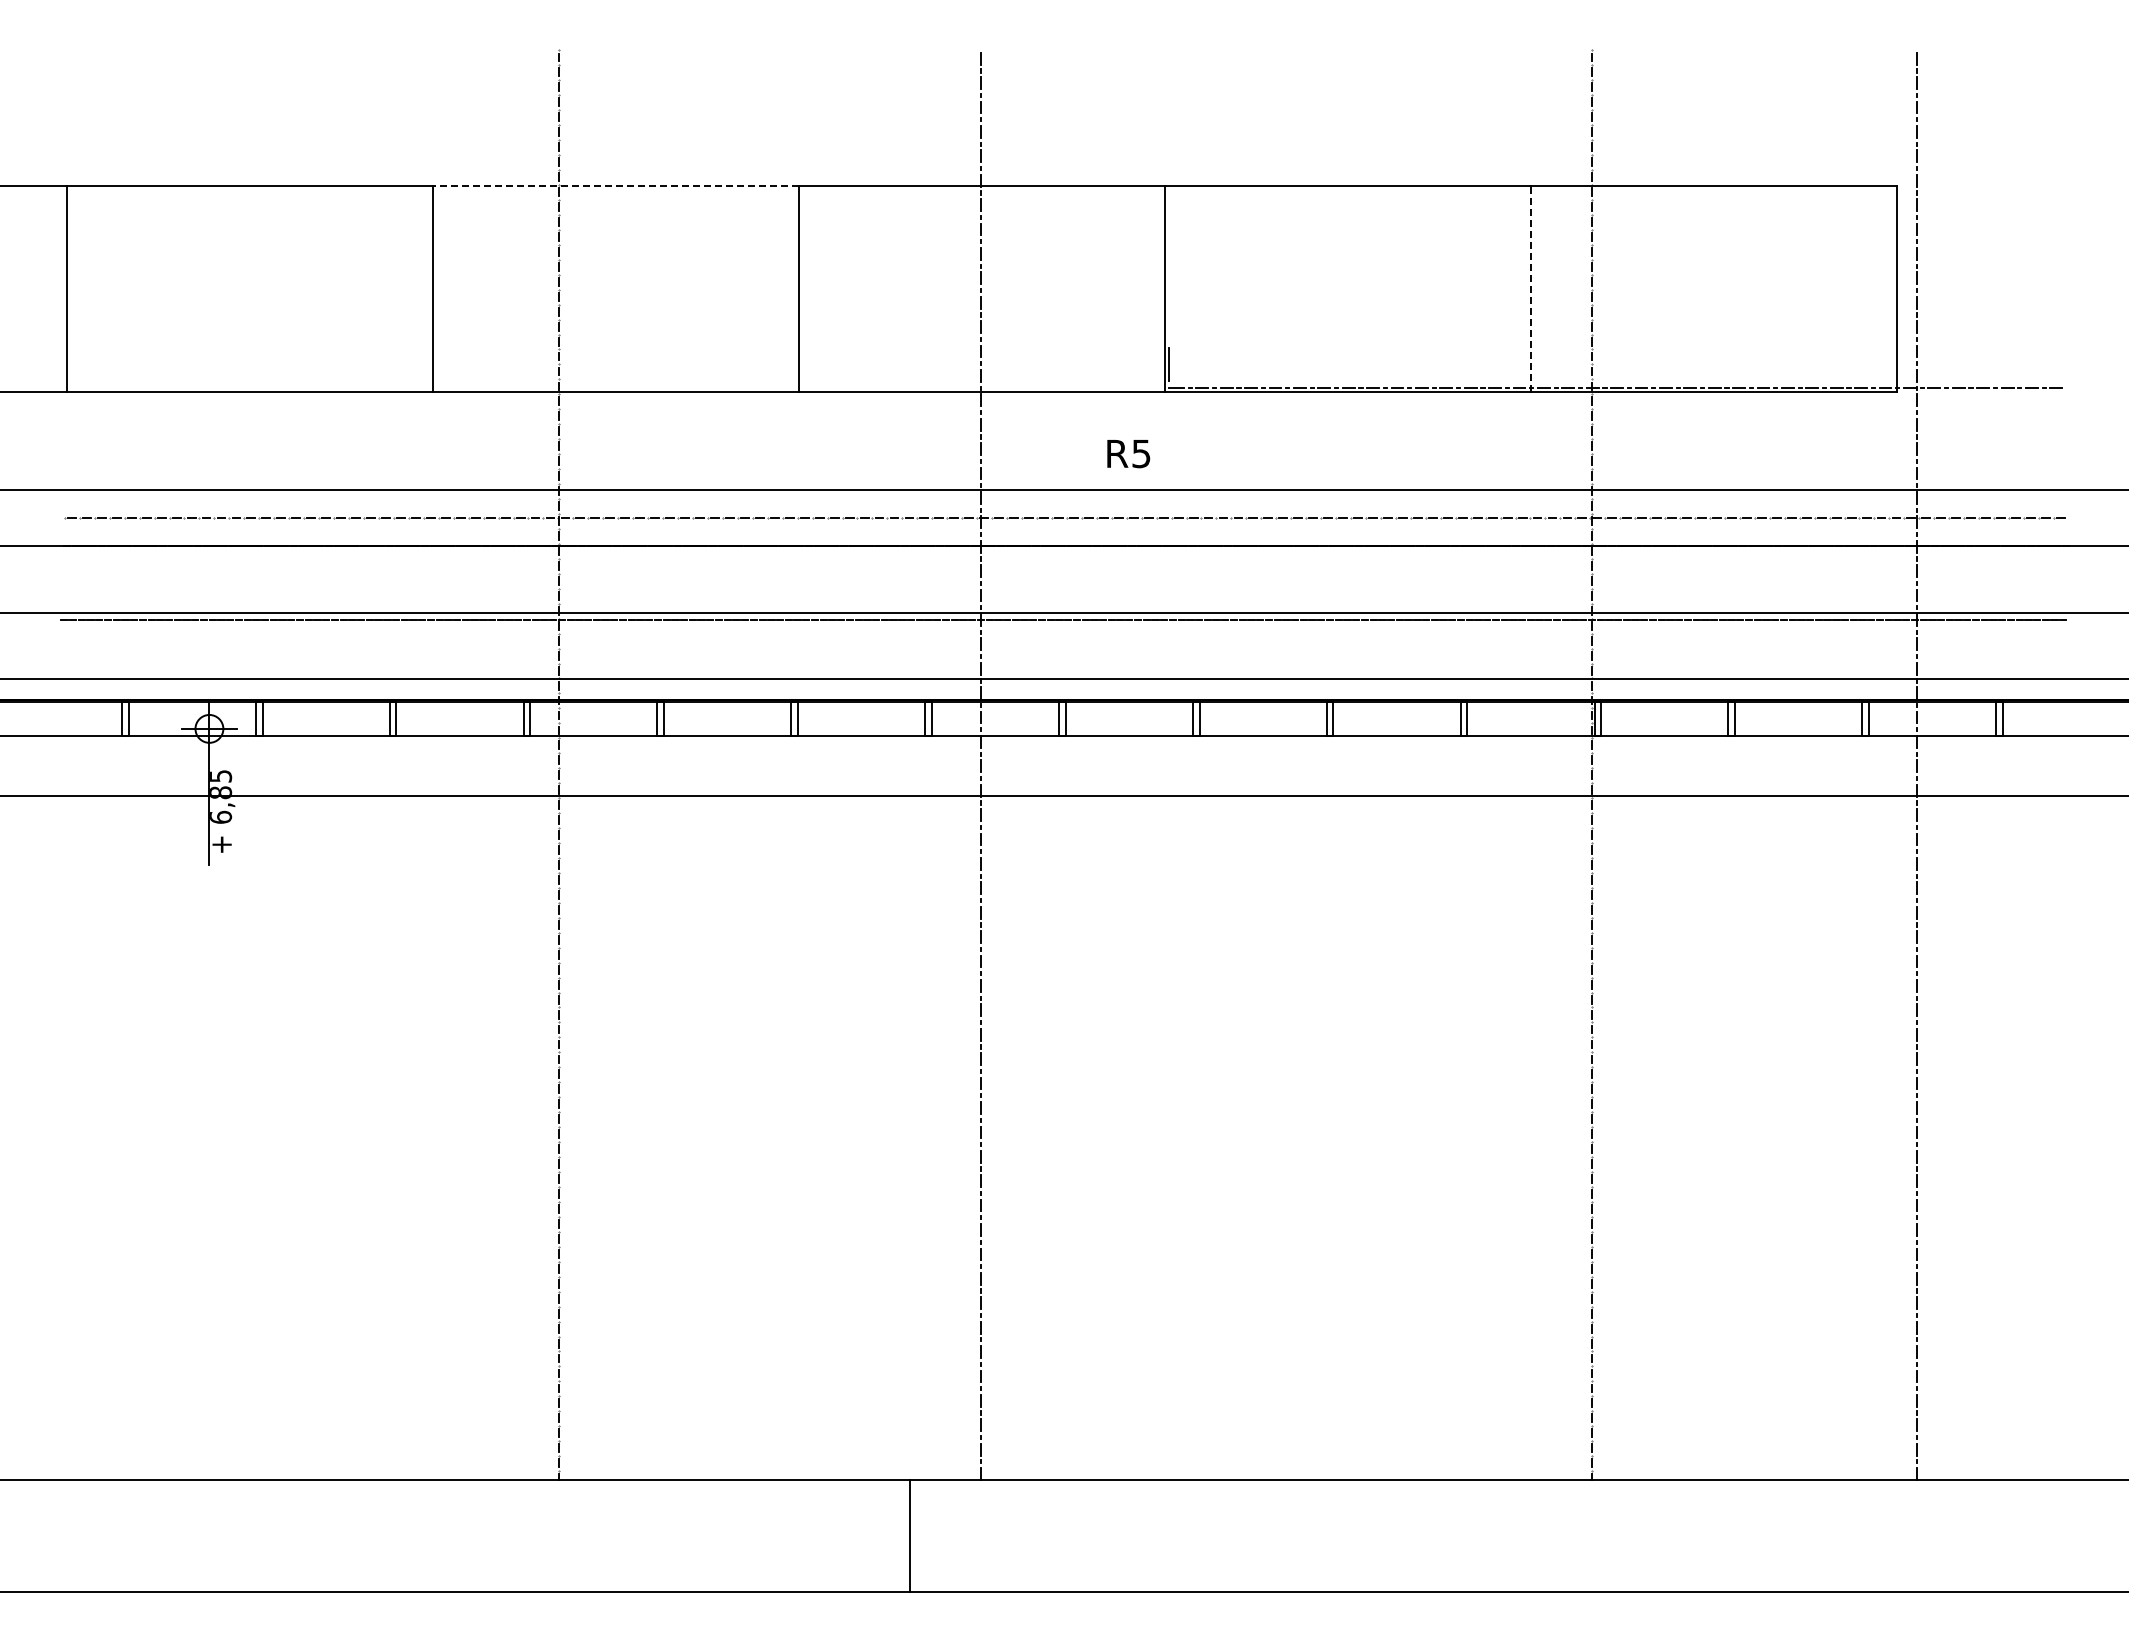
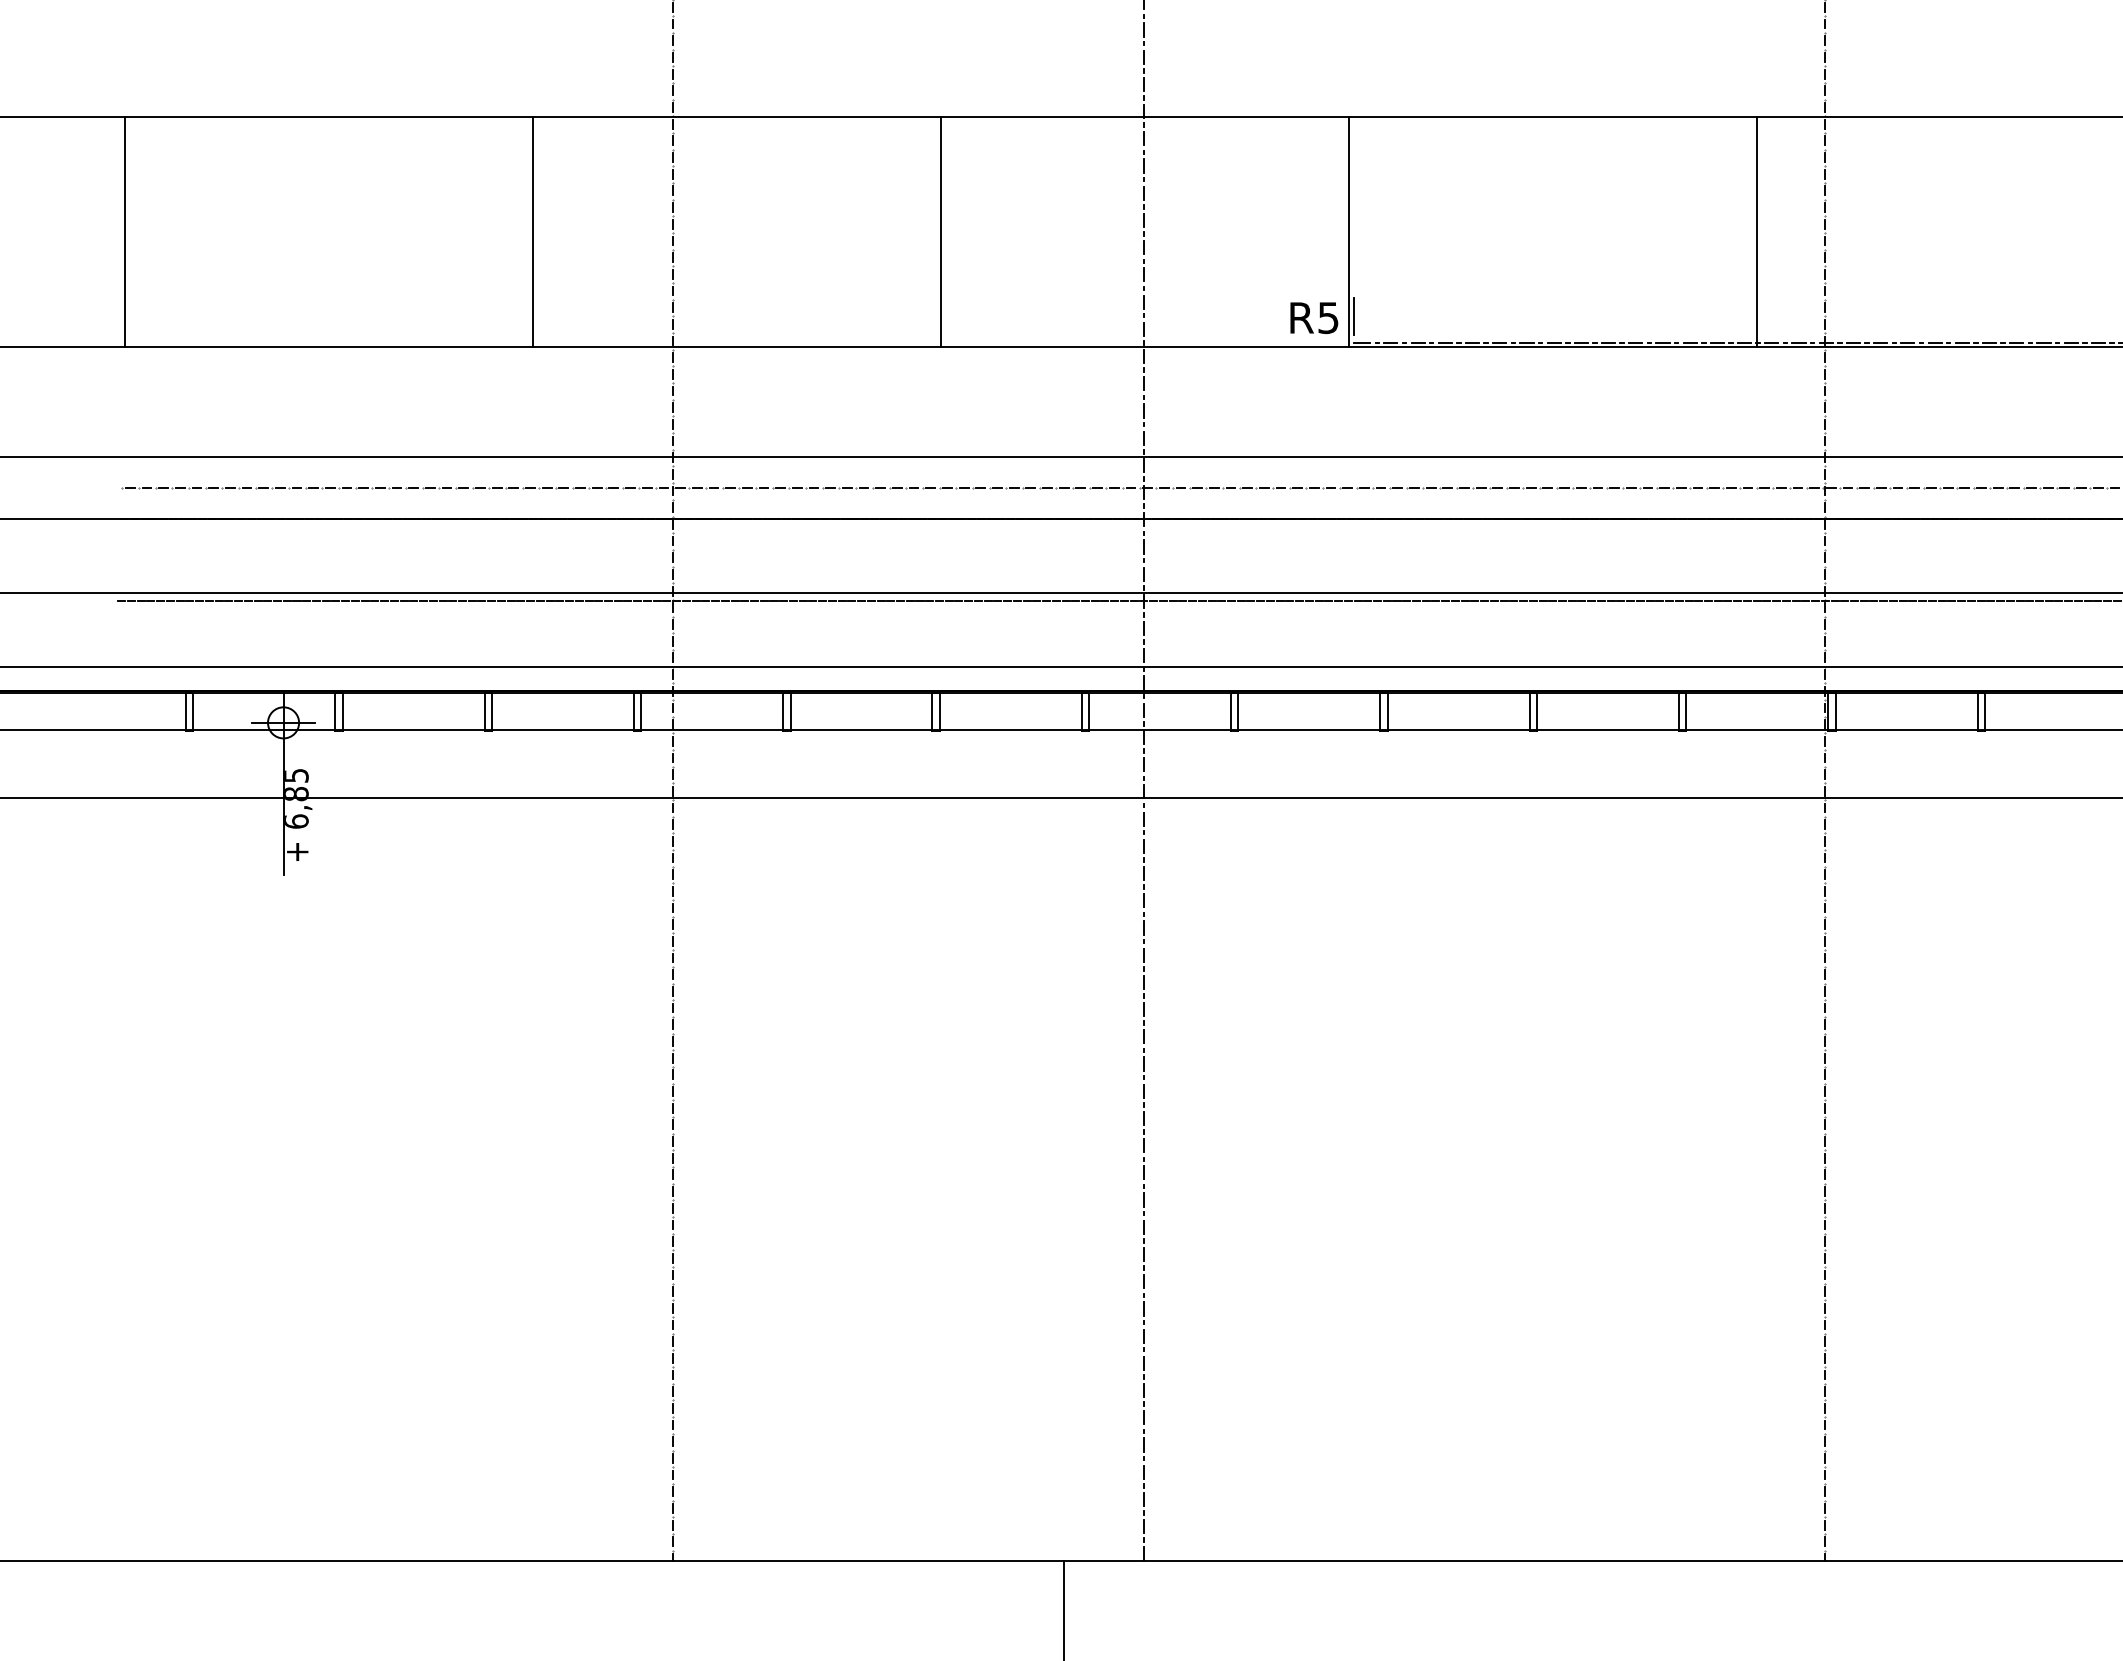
line: (616, 186) -> (737, 117), dashed -> solid
line: (1530, 288) -> (1756, 231), dashed -> solid
text: (1128, 454) -> (1314, 318), moved

